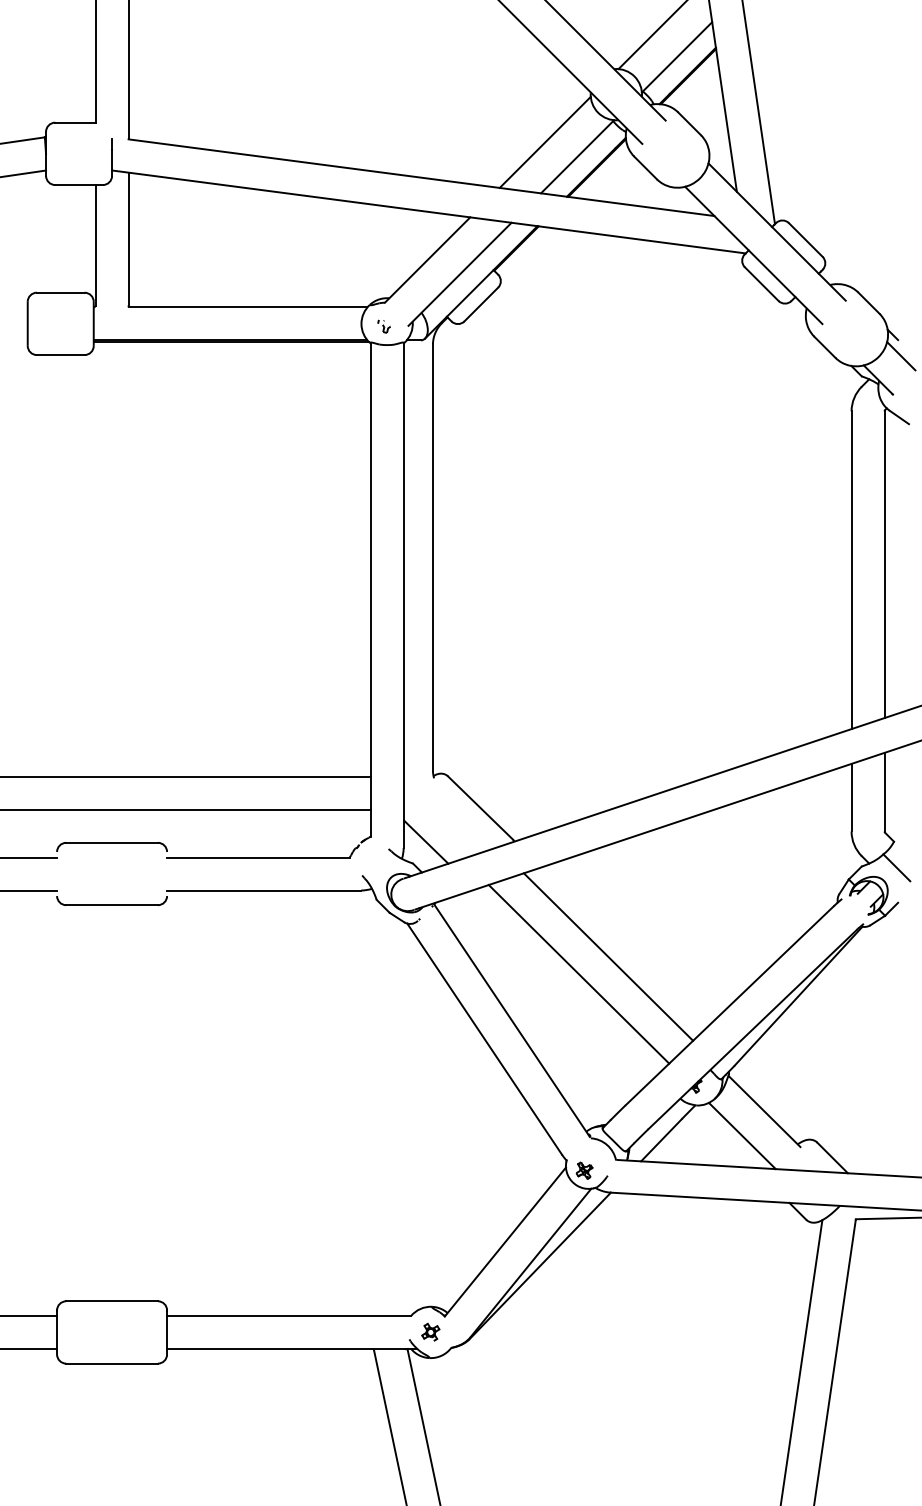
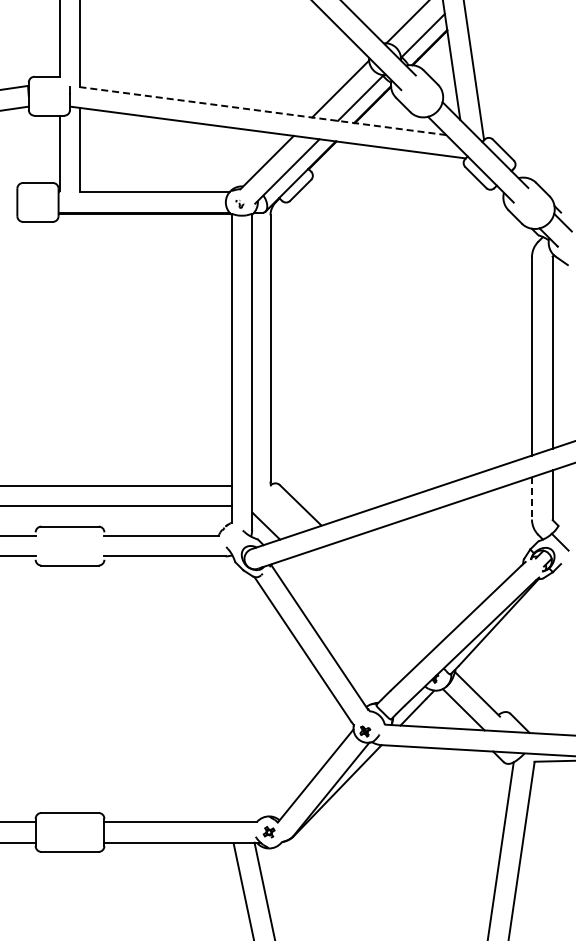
line: (421, 178) -> (263, 111), solid -> dashed
line: (850, 797) -> (531, 498), solid -> dashed
line: (607, 956) -> (379, 597), removed
line: (578, 973) -> (361, 608), removed

